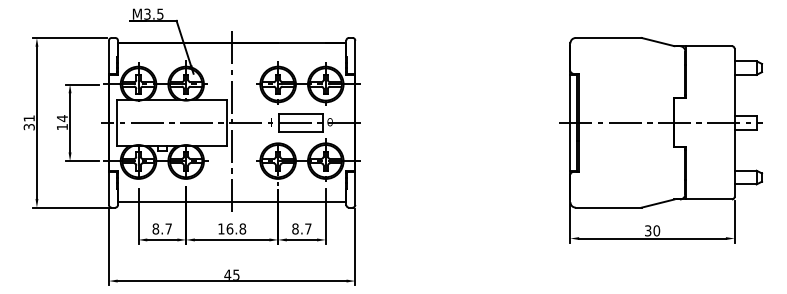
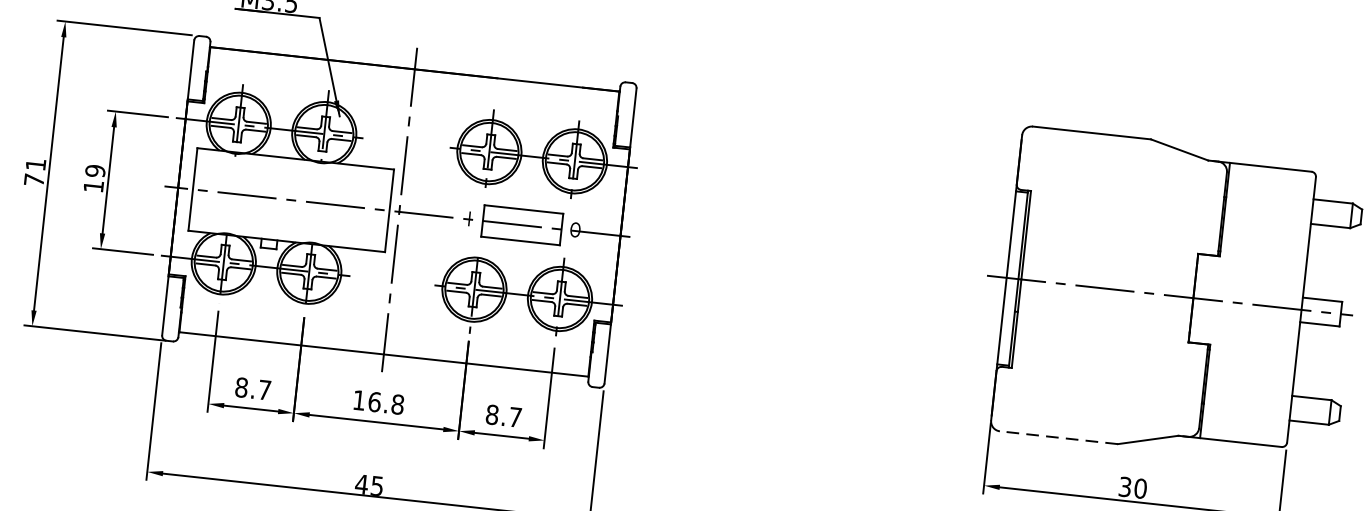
text: (61, 118) -> (93, 170), 14 -> 19
text: (28, 127) -> (32, 180), 31 -> 71
line: (608, 207) -> (1058, 437), solid -> dashed

